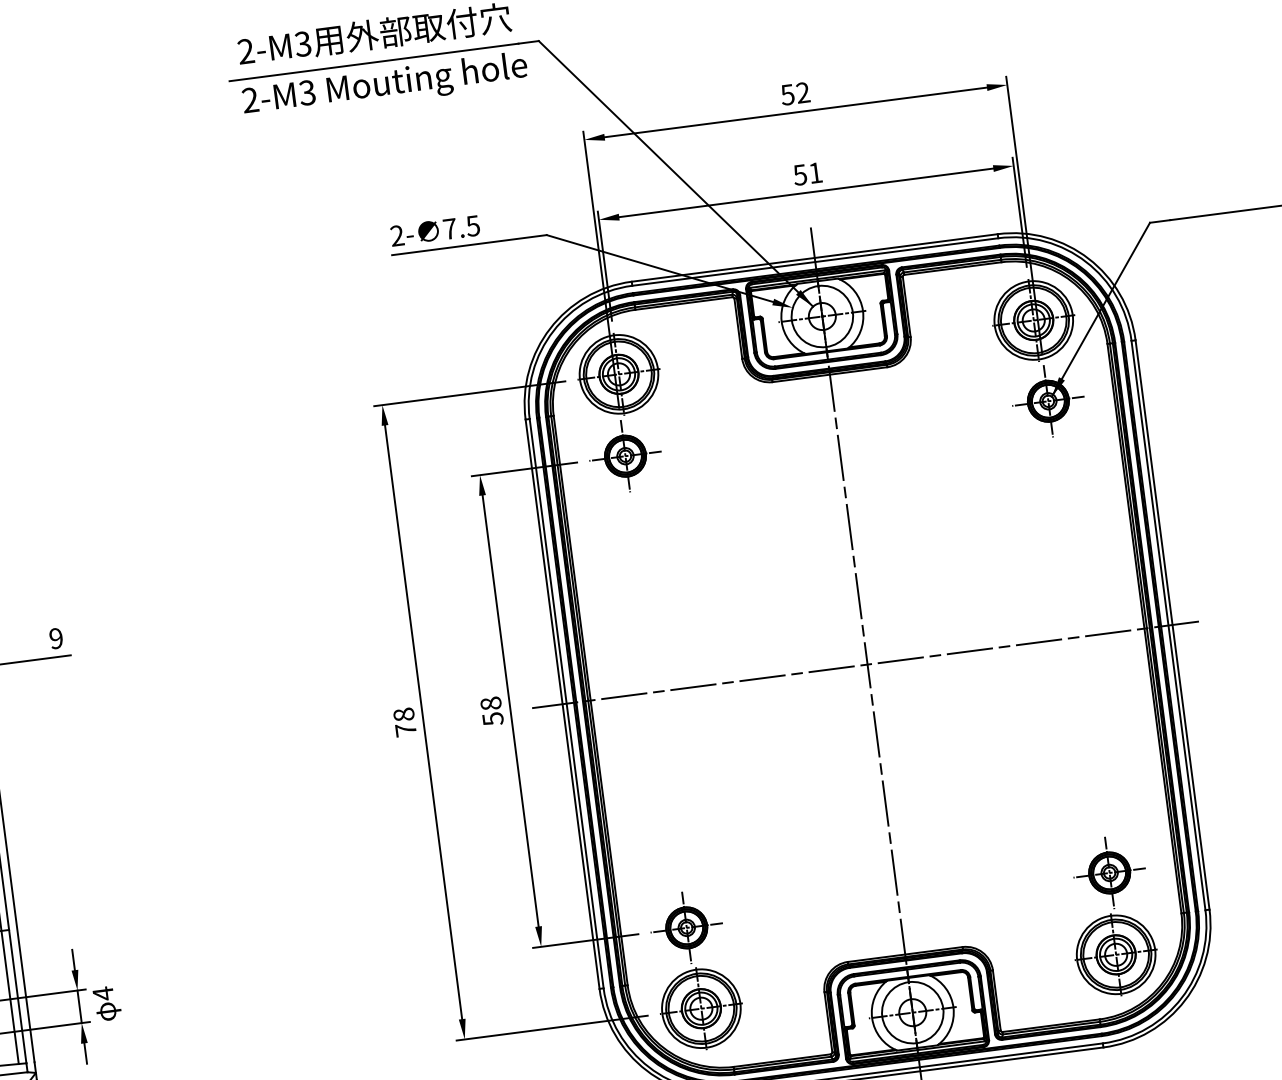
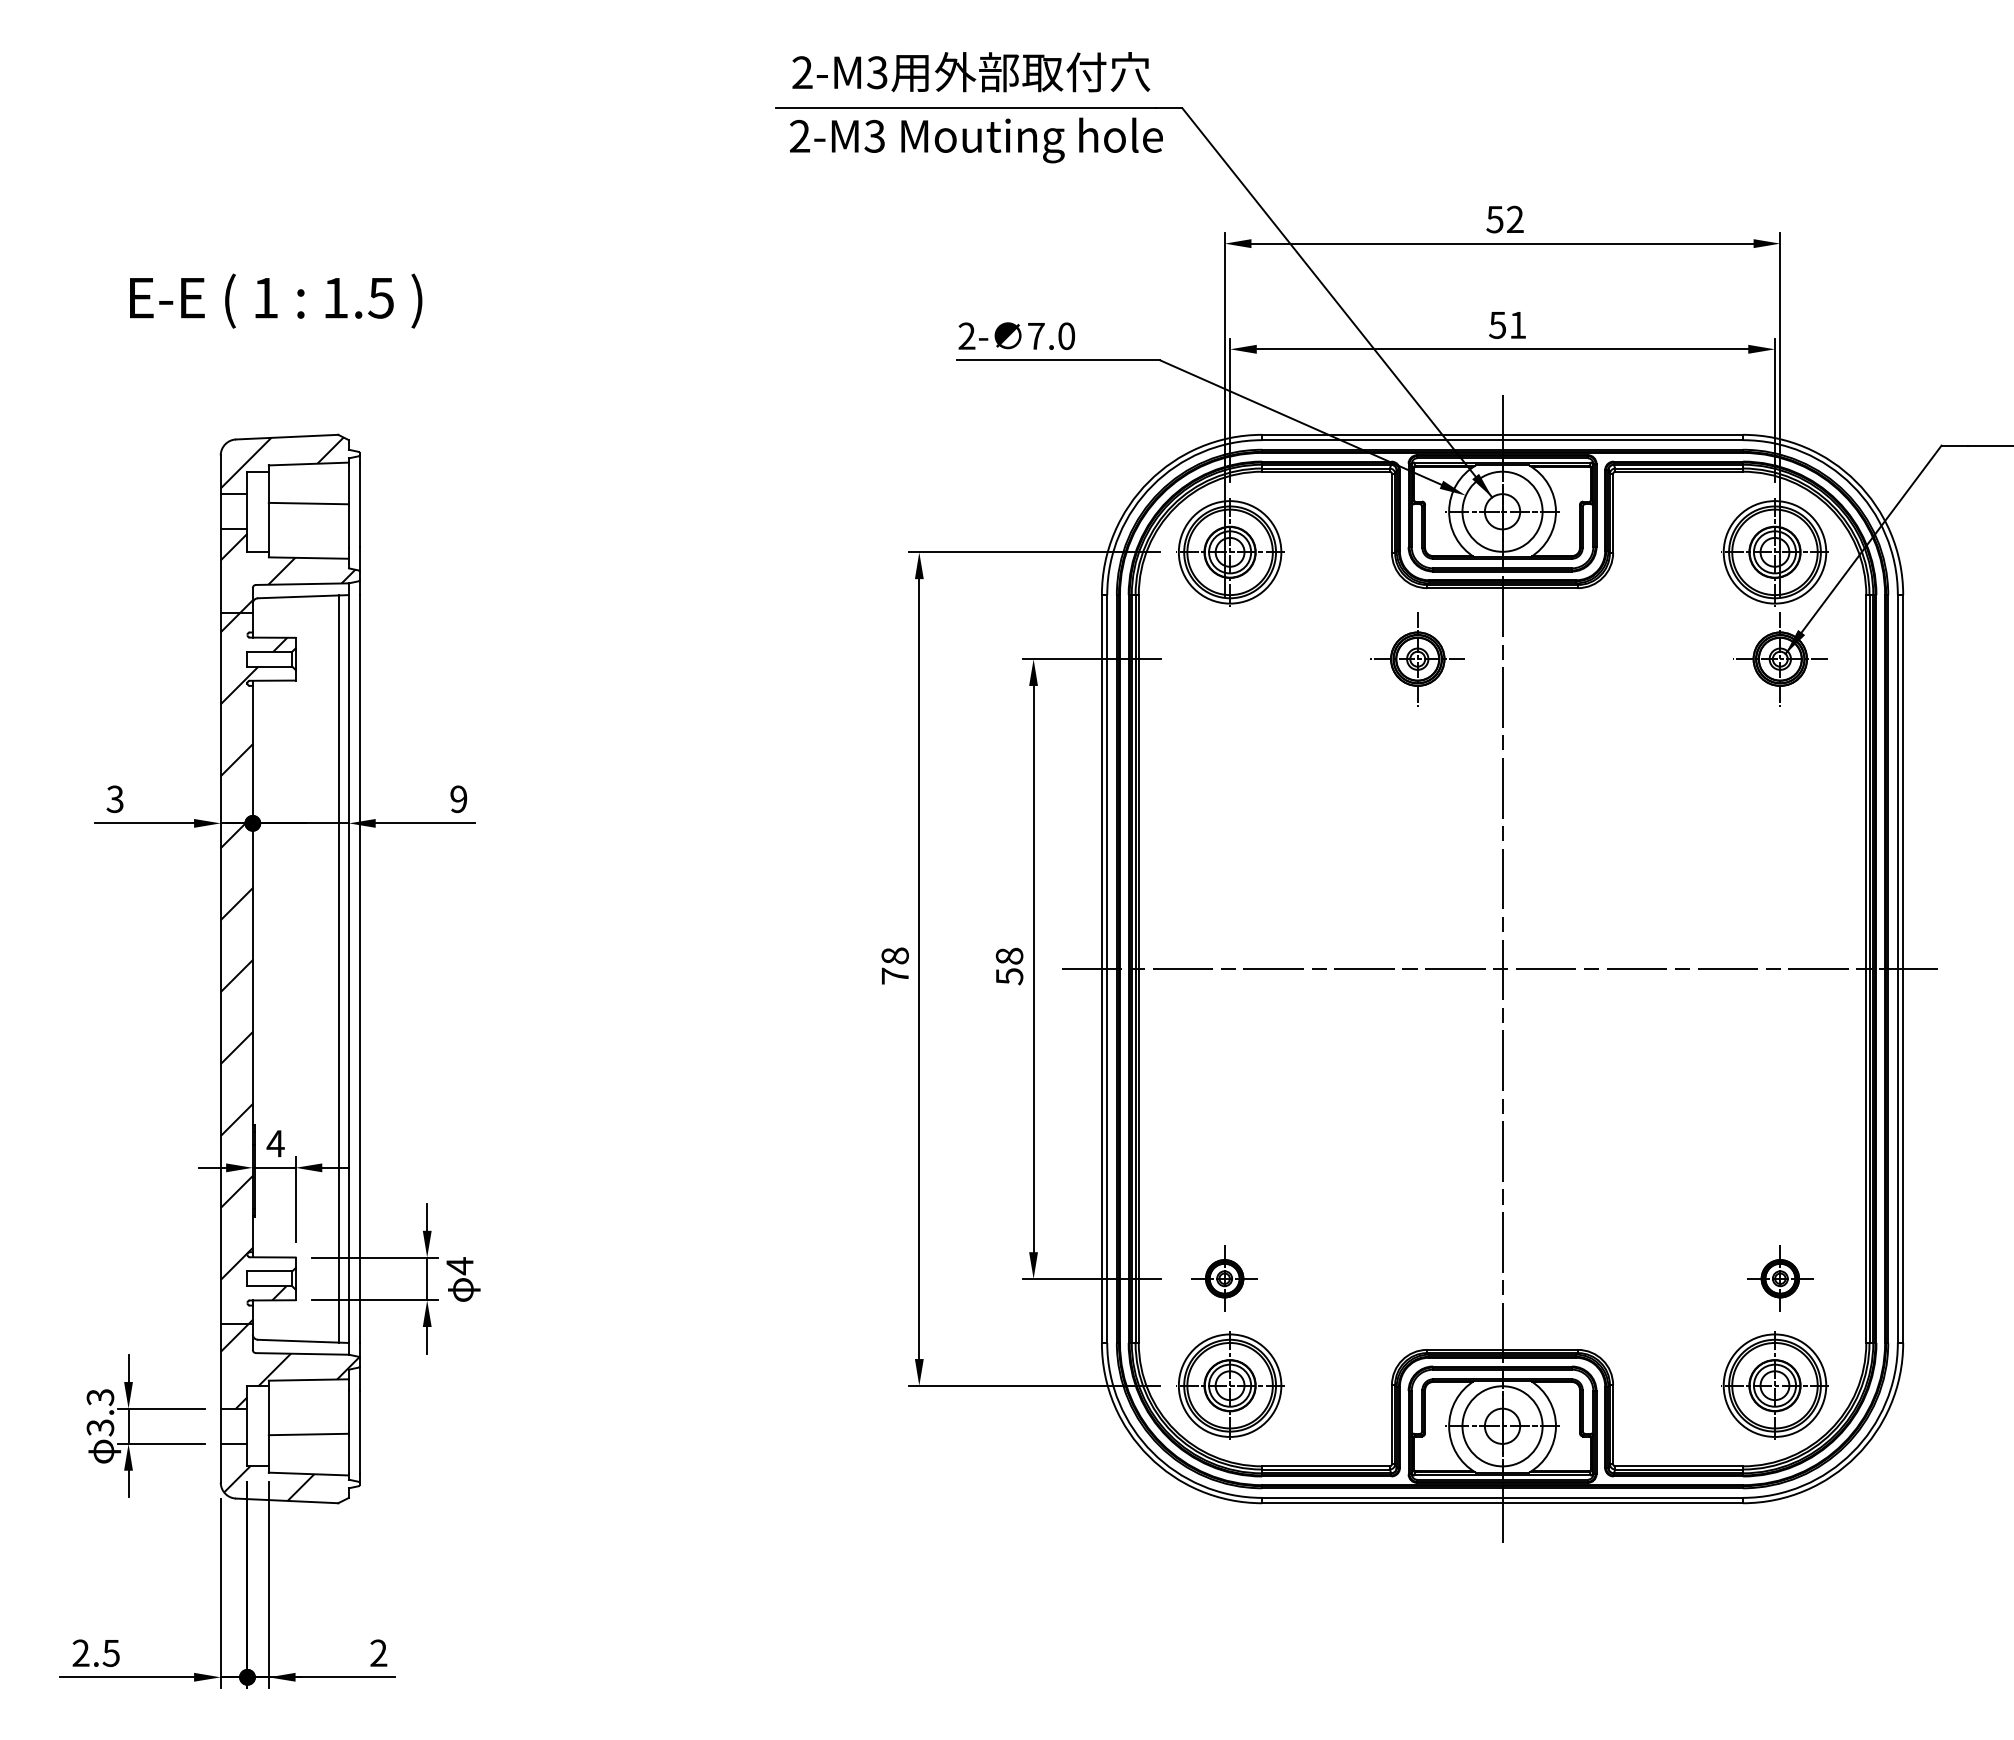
text: (473, 225) -> (1066, 335), 7.5 -> 7.0
part: (625, 456) -> (1417, 659), moved
part: (1109, 872) -> (1780, 1278), size x0.7
part: (686, 927) -> (1224, 1278), size x0.7

